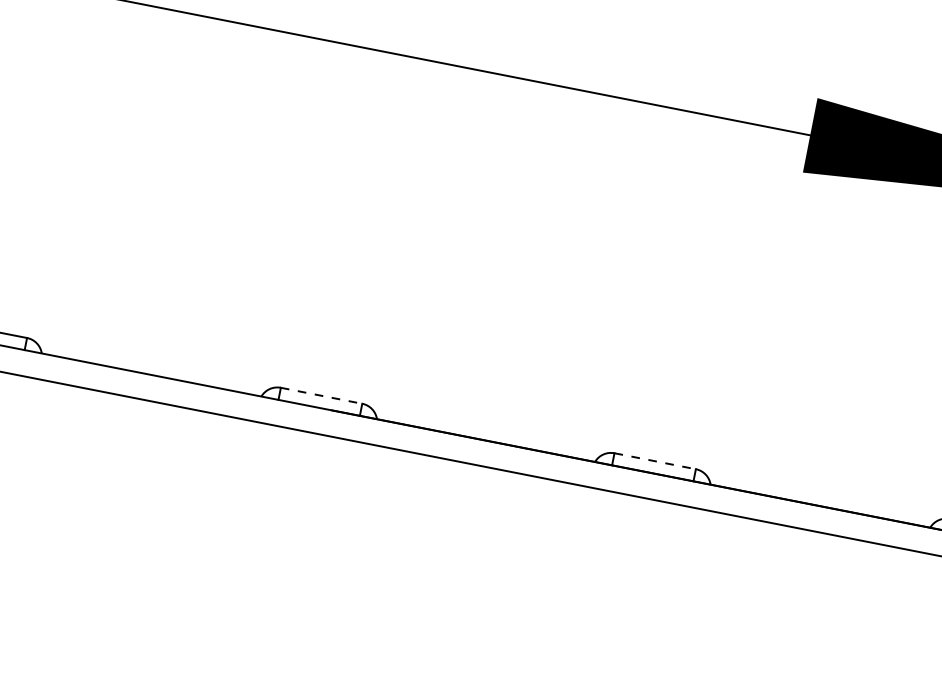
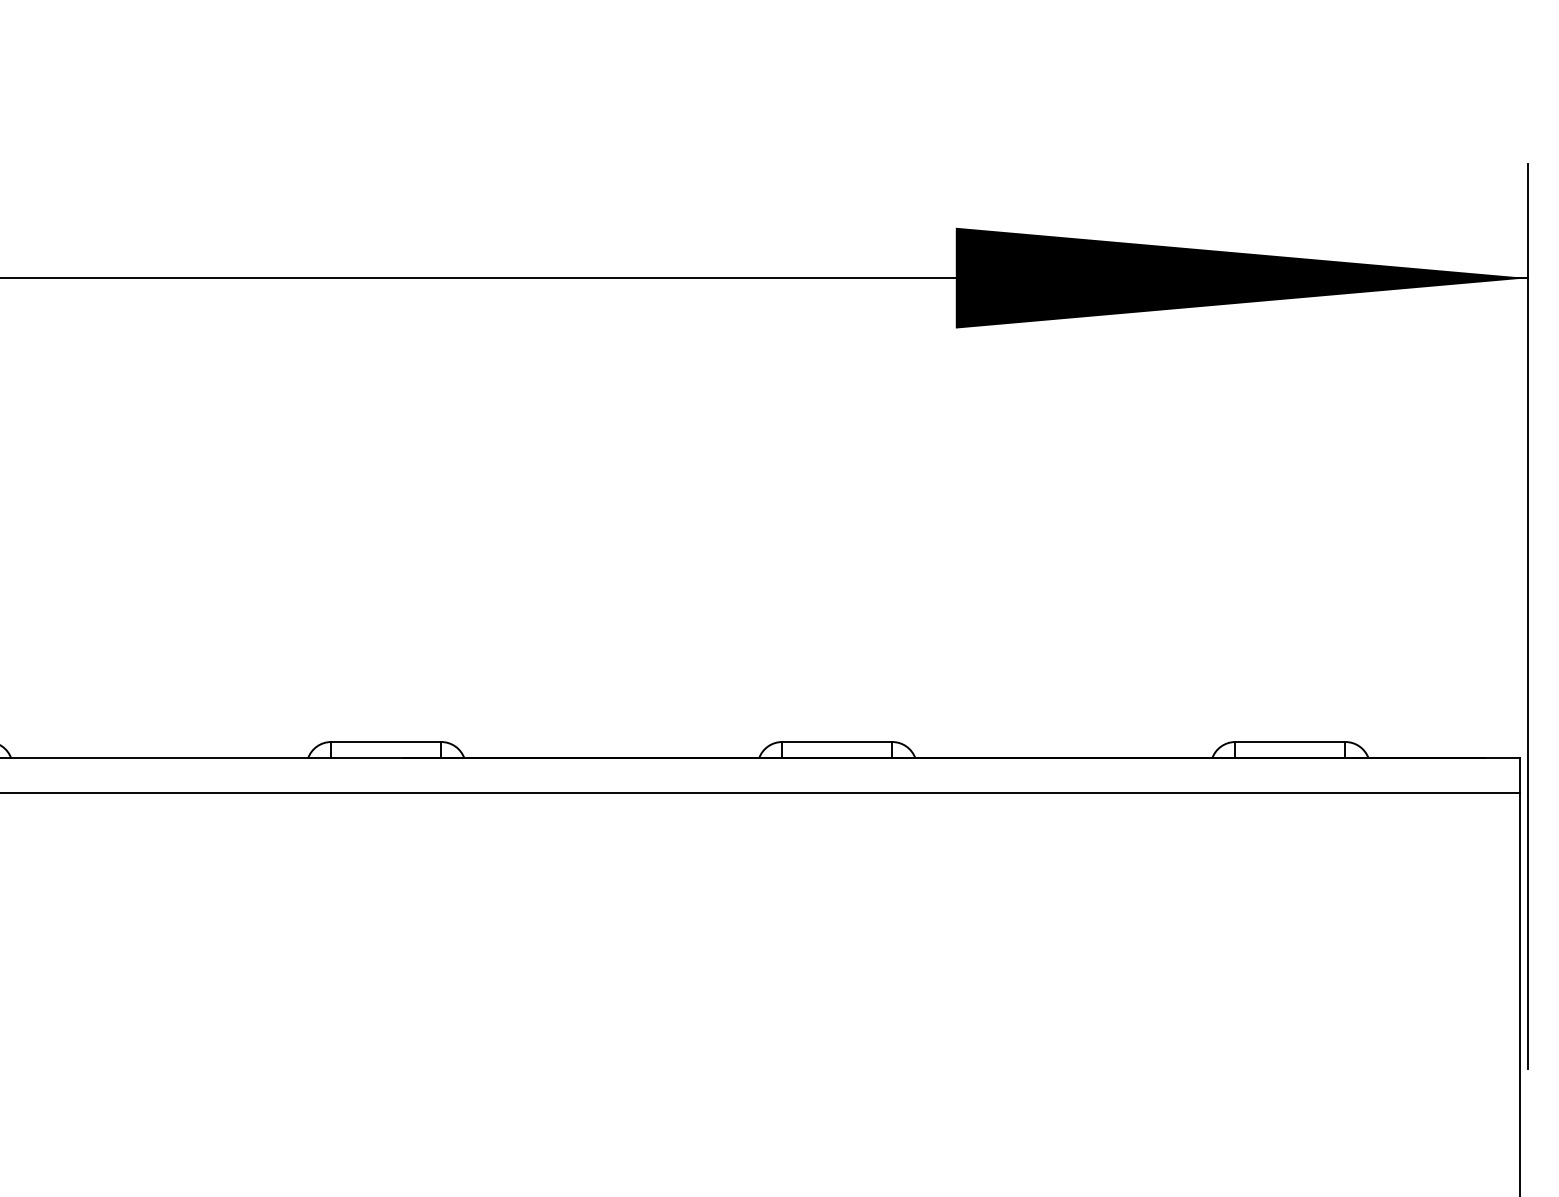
line: (321, 396) -> (386, 742), dashed -> solid
line: (655, 461) -> (837, 742), dashed -> solid

